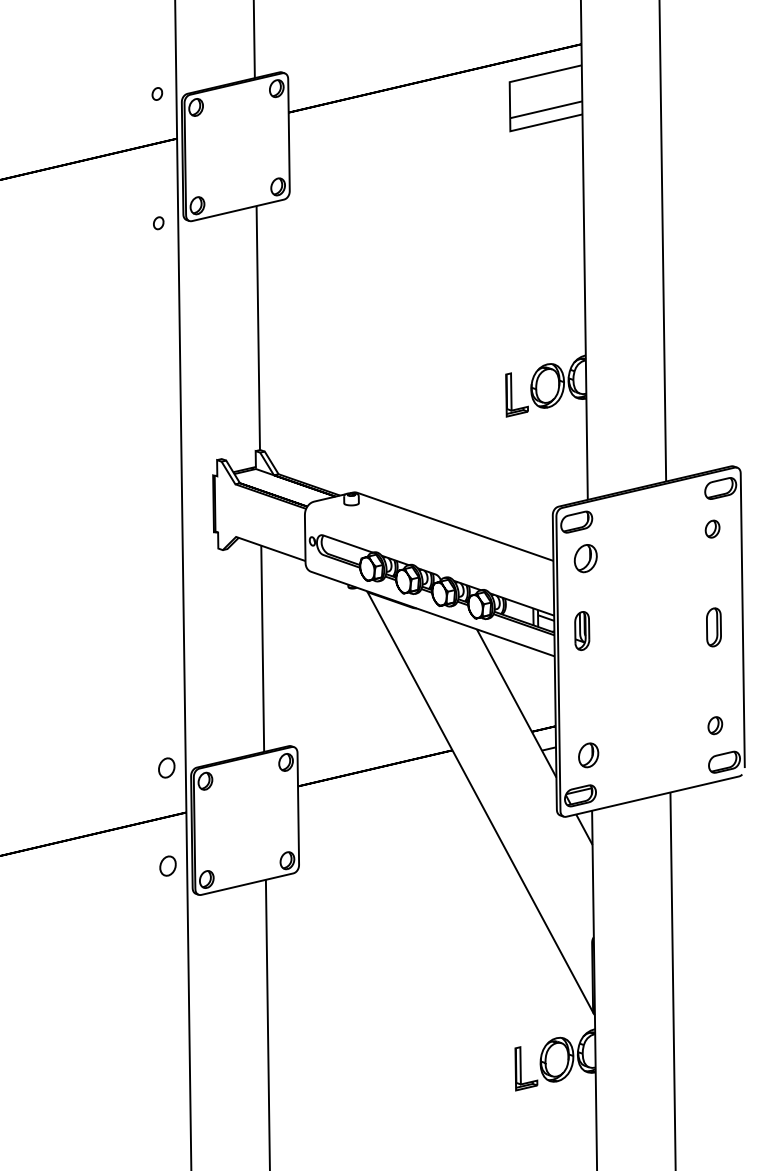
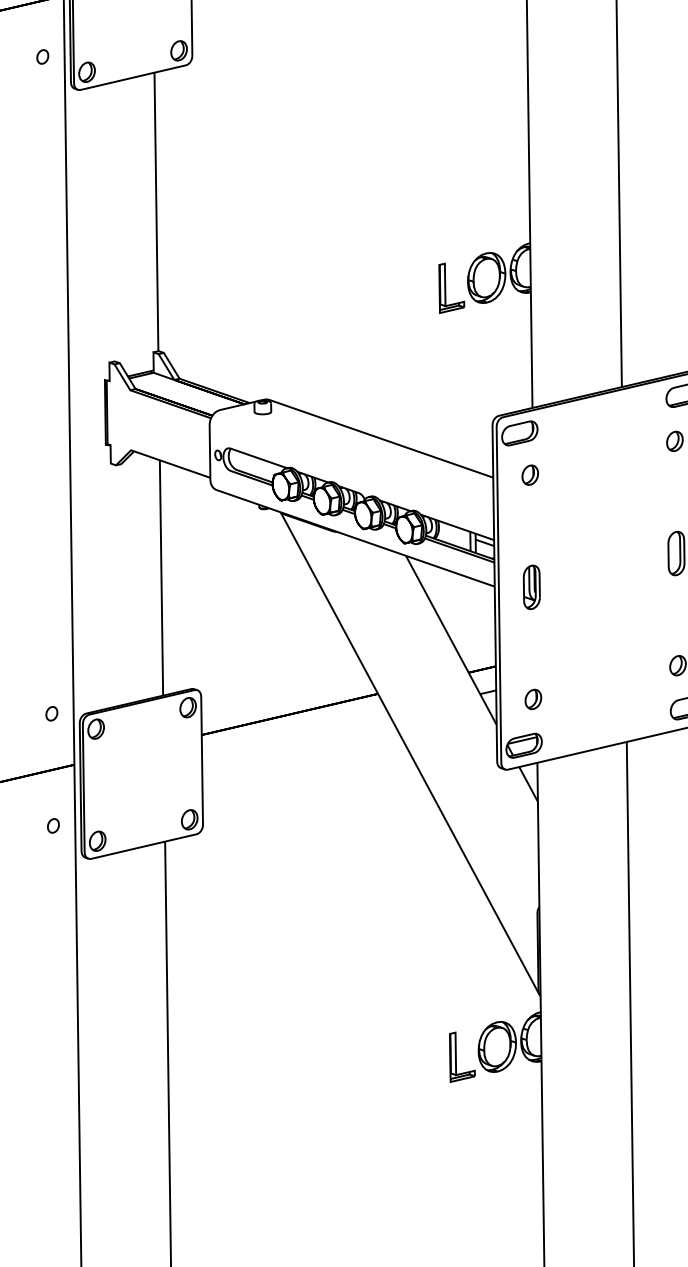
part: (158, 223) -> (42, 57), moved
part: (585, 558) -> (529, 474), size x0.62
part: (582, 630) -> (532, 586), moved
part: (588, 754) -> (533, 698), size x0.71
part: (166, 767) -> (51, 713), size x0.62
part: (167, 865) -> (52, 825), size x0.62

